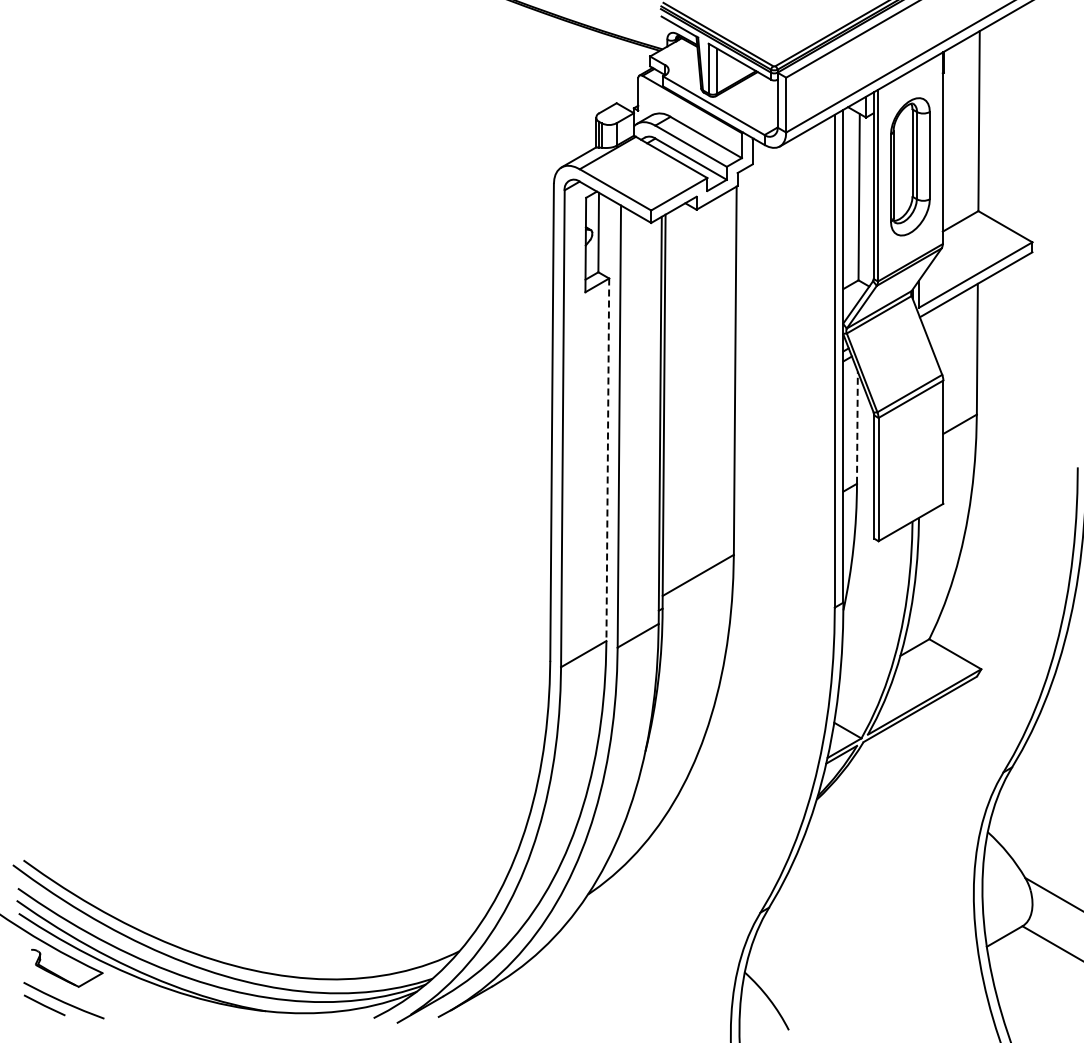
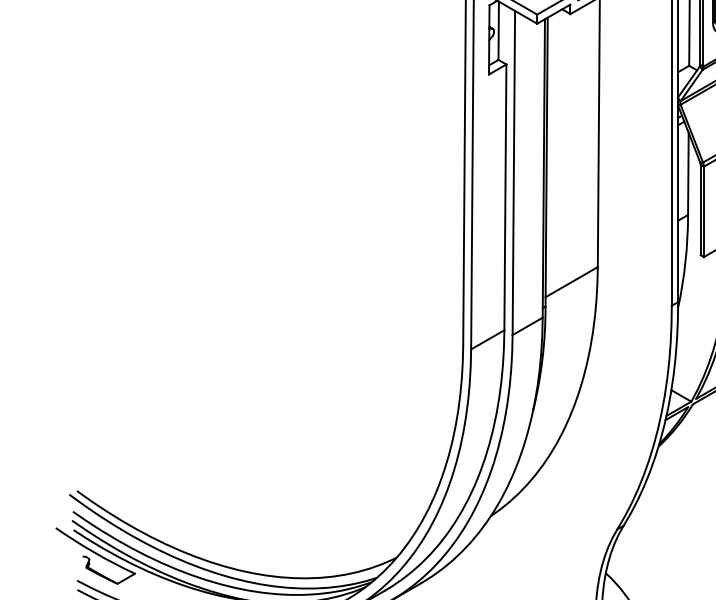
line: (857, 427) -> (688, 173), dashed -> solid
line: (607, 460) -> (505, 197), dashed -> solid

